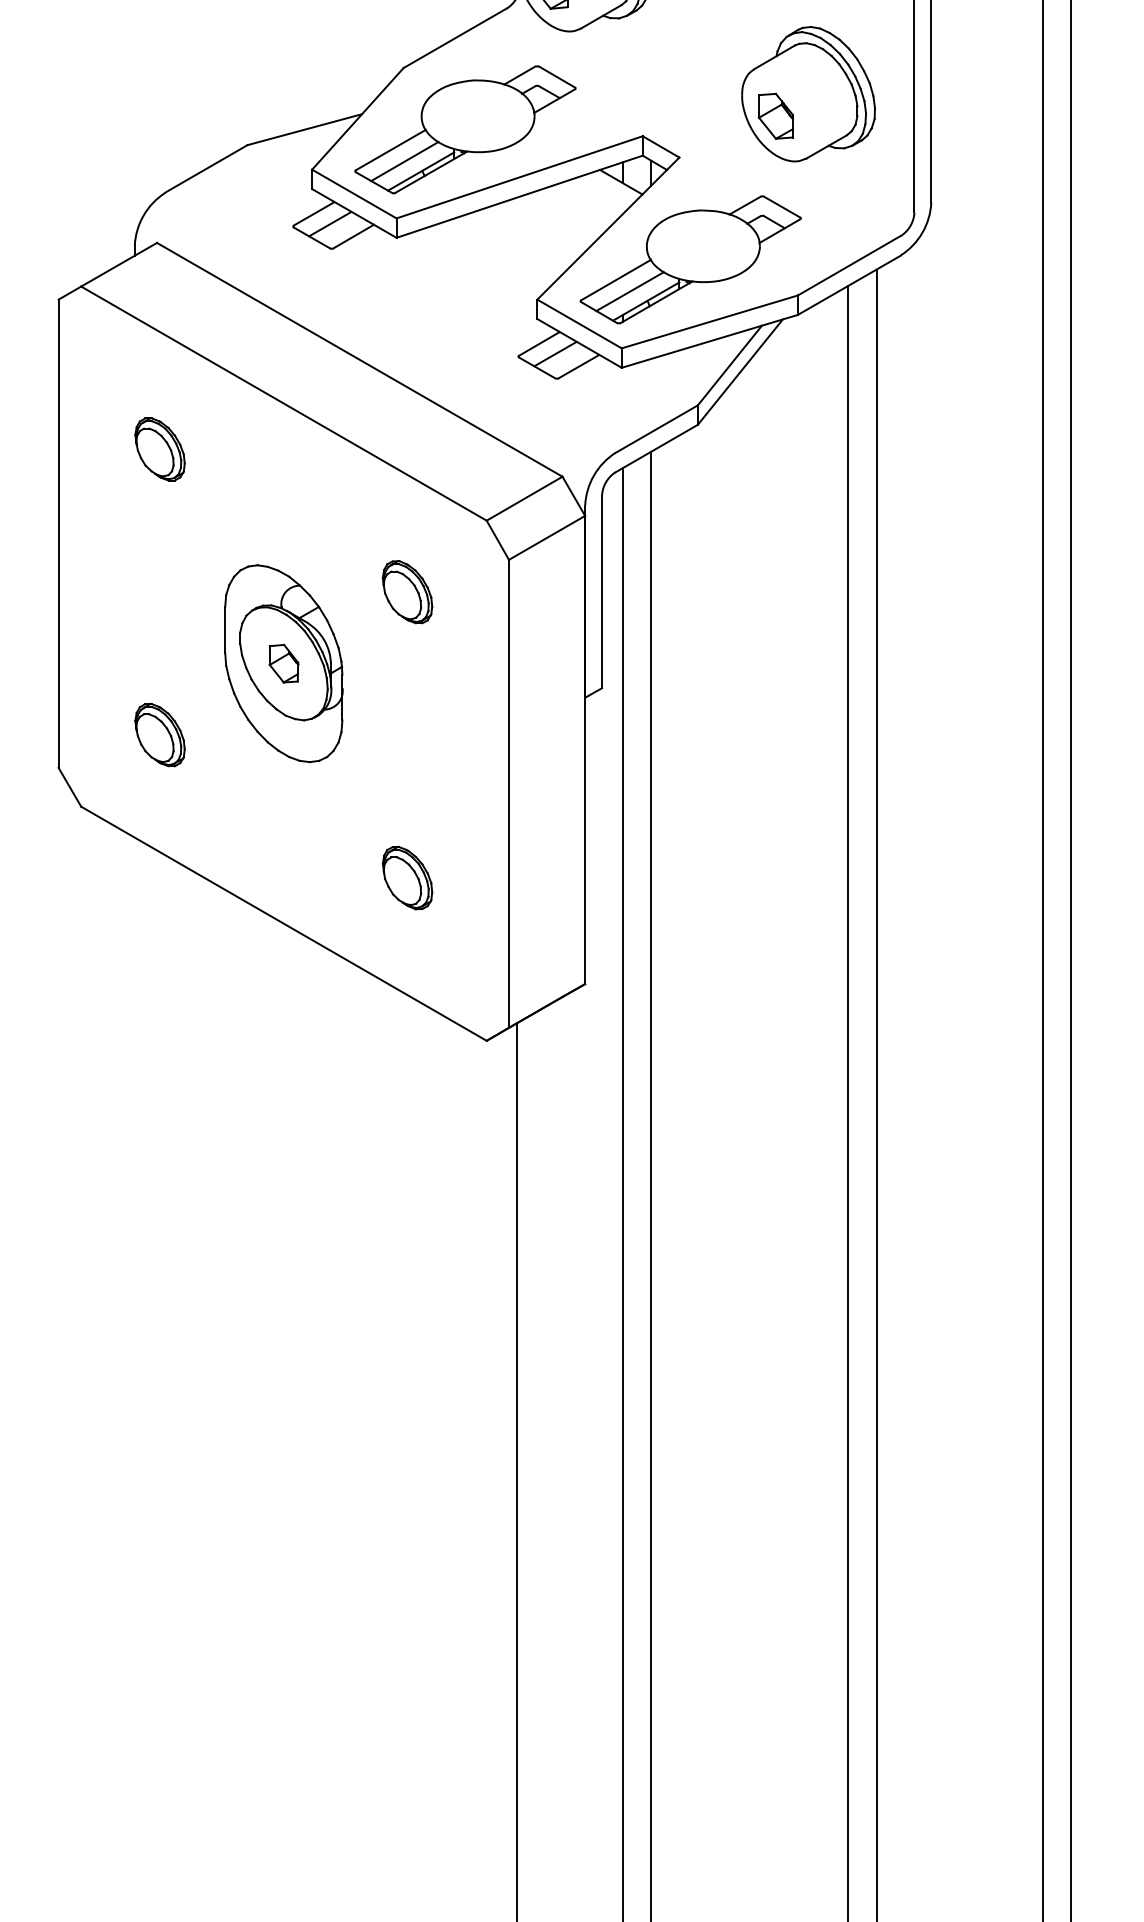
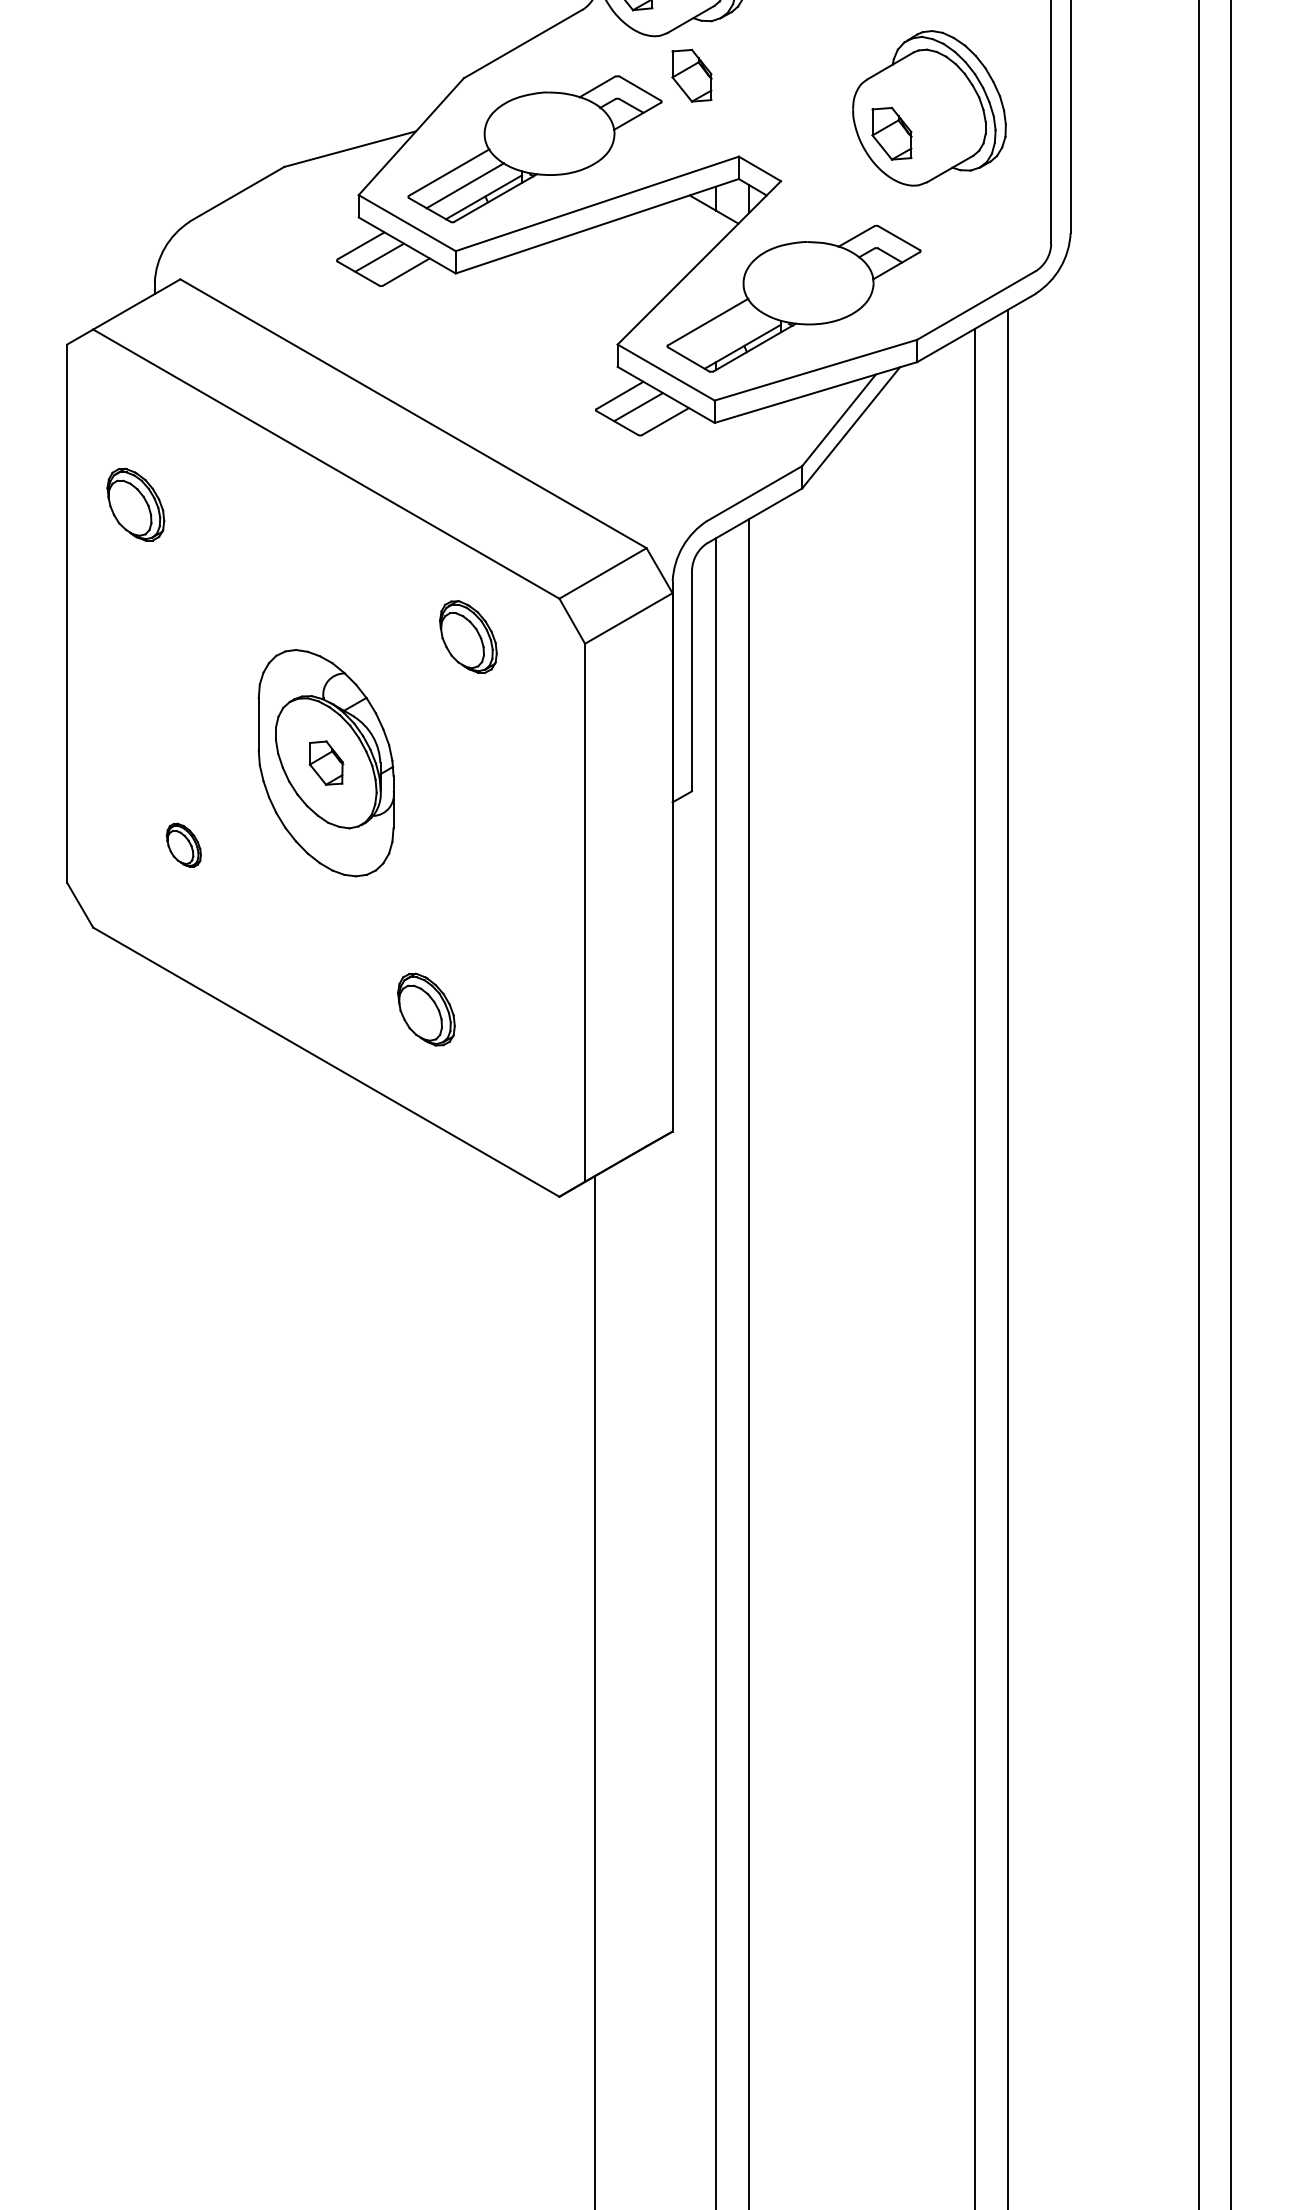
part: (601, 65) -> (691, 75), added
line: (630, 291) -> (724, 335), removed
part: (159, 449) -> (135, 504), moved
part: (407, 591) -> (468, 636), moved
part: (159, 735) -> (183, 845), size x0.6
part: (407, 877) -> (426, 1009), moved

